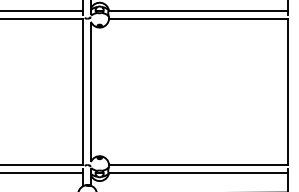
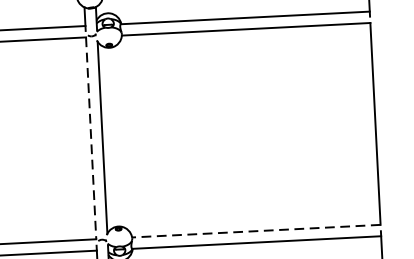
line: (83, 91) -> (91, 137), solid -> dashed
line: (197, 164) -> (255, 231), solid -> dashed

